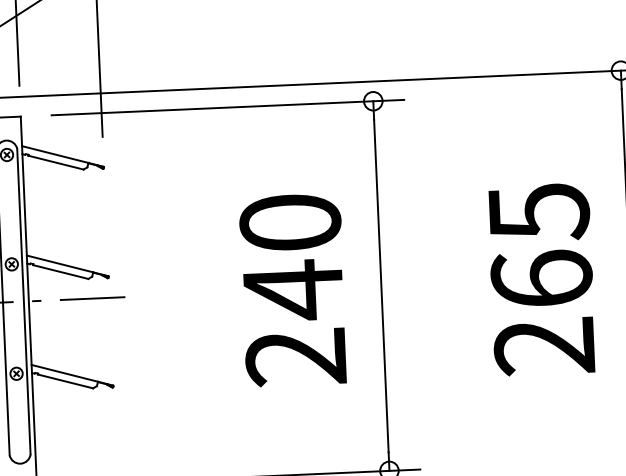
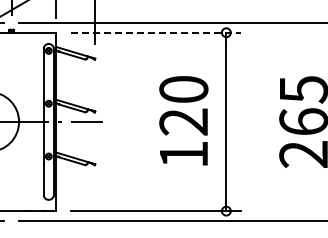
line: (228, 107) -> (156, 32), solid -> dashed
text: (293, 322) -> (183, 137), 240 -> 120

